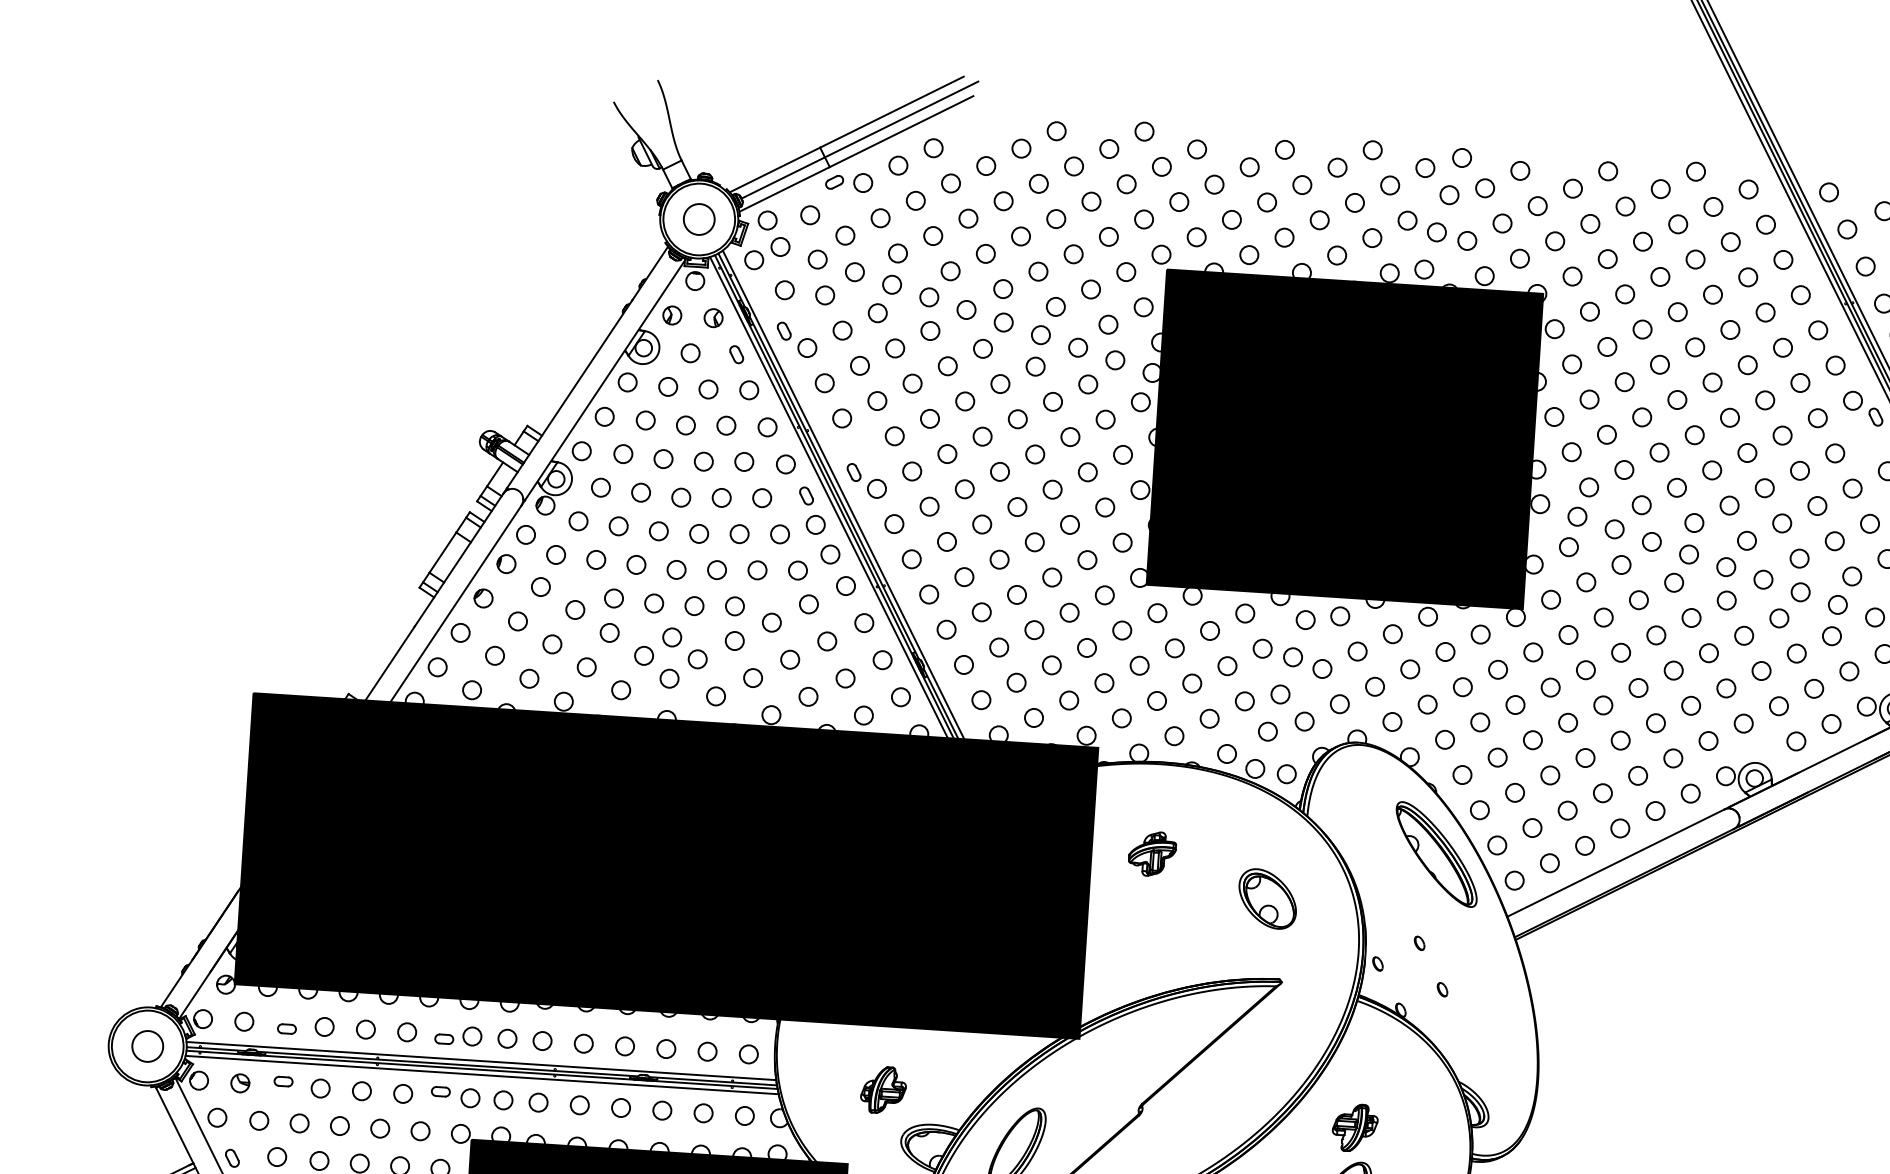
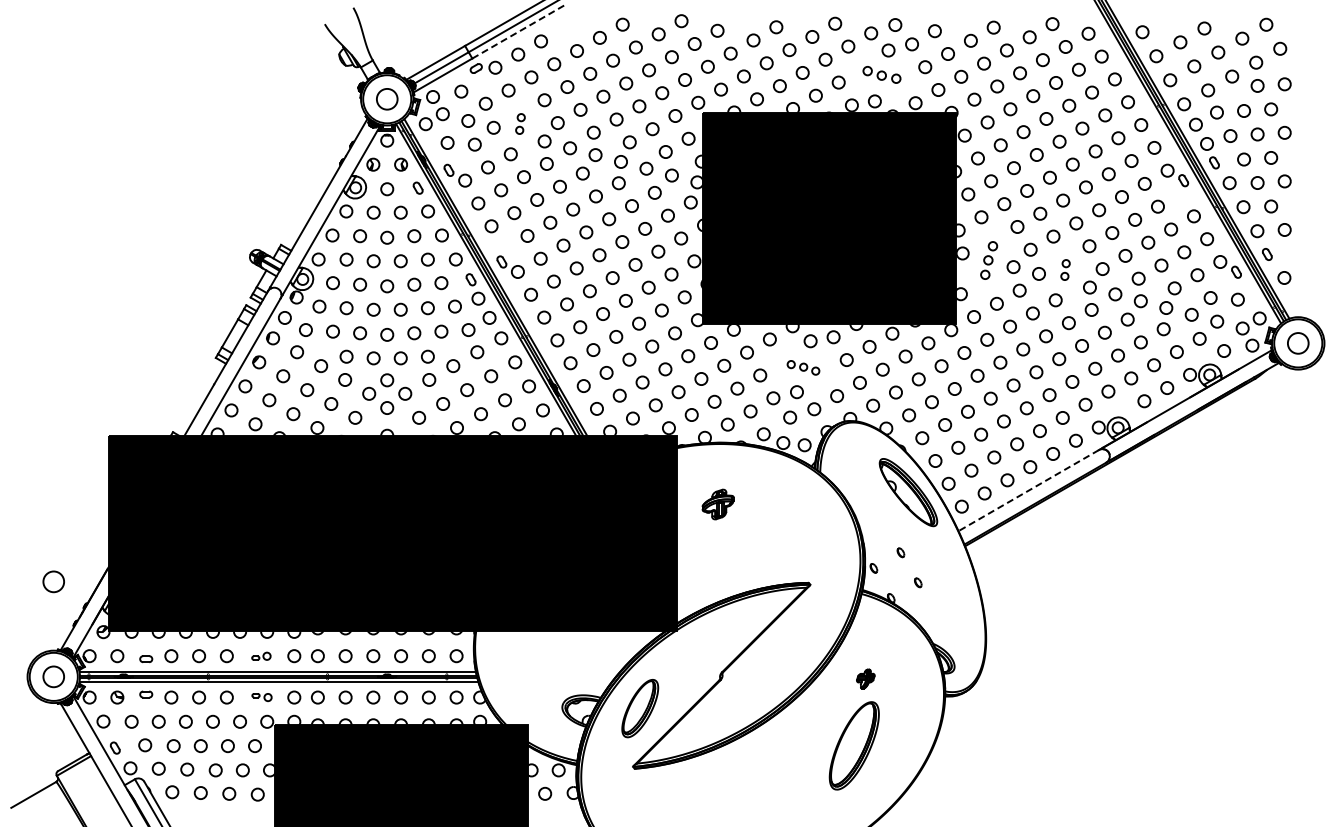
line: (901, 131) -> (518, 31), solid -> dashed
part: (1436, 230) -> (881, 74), size x0.7
part: (895, 268) -> (520, 123), size x0.6
part: (1578, 517) -> (988, 260), size x0.7
part: (1691, 537) -> (1065, 269), size x0.6
part: (1292, 658) -> (803, 367), size x0.6
line: (1615, 863) -> (1028, 490), solid -> dashed
part: (1266, 898) -> (796, 529), removed
circle: (156, 904) -> (53, 581), added
part: (458, 1036) -> (261, 656), size x0.6
part: (883, 1090) -> (548, 674), removed
part: (454, 1097) -> (261, 697), size x0.6
part: (1354, 1126) -> (865, 678), size x0.6

